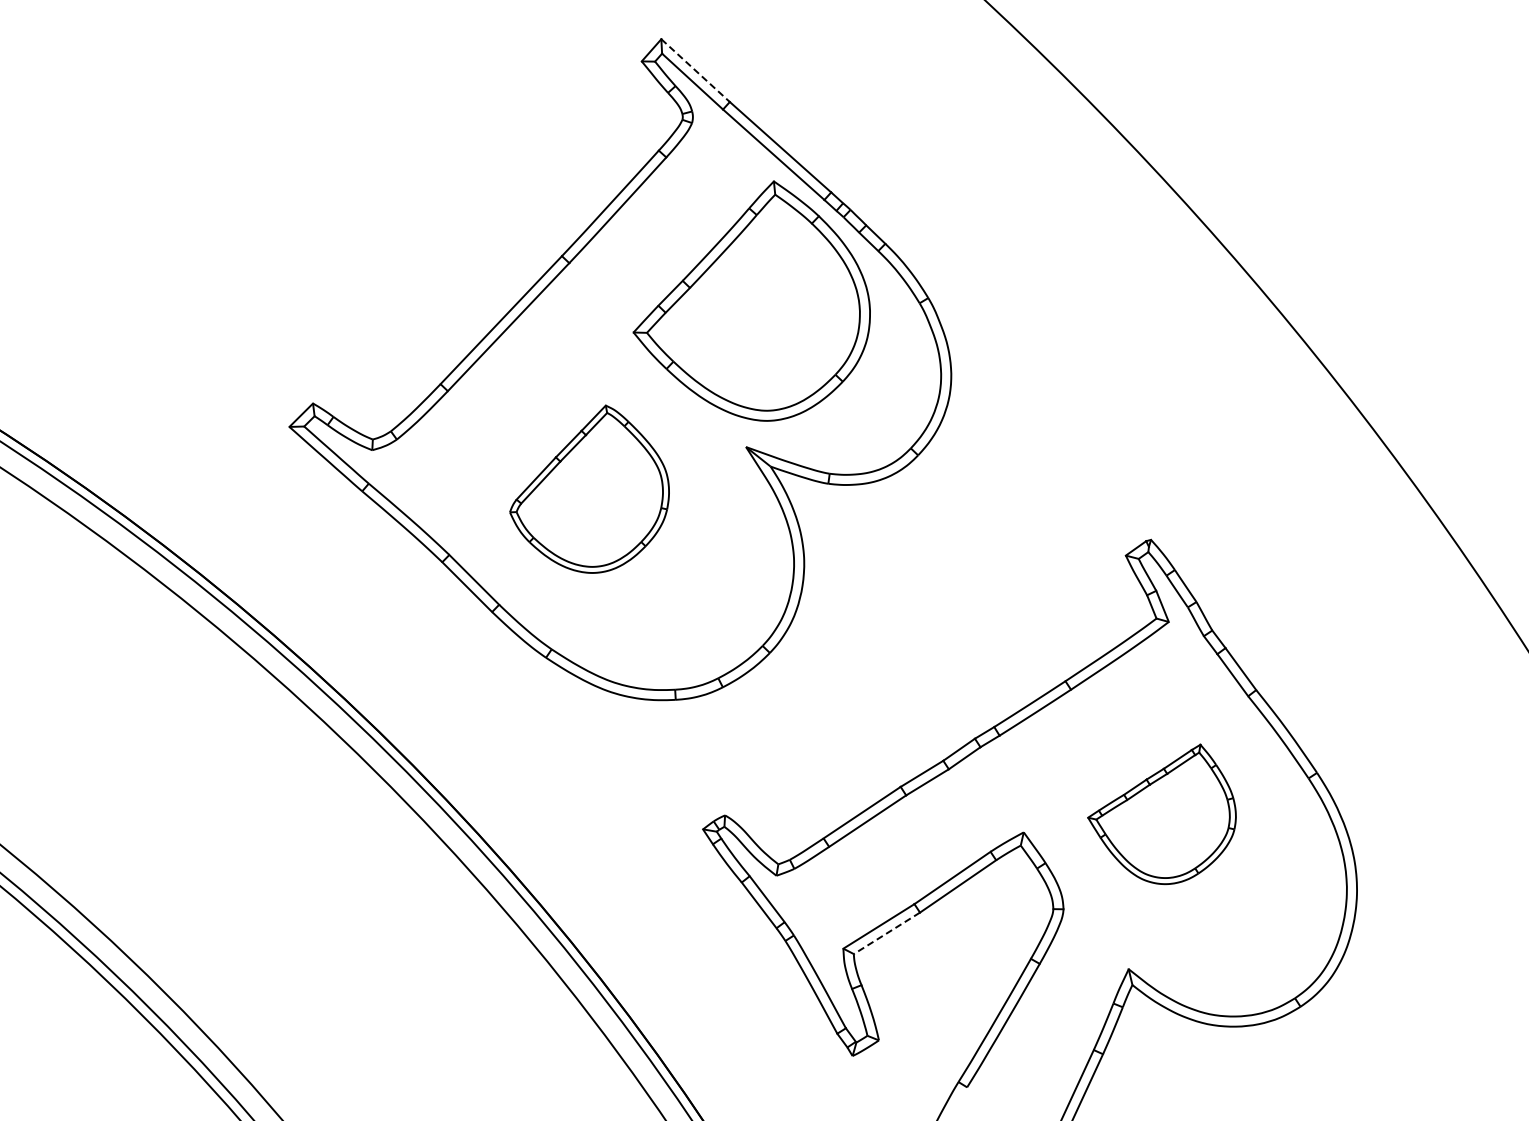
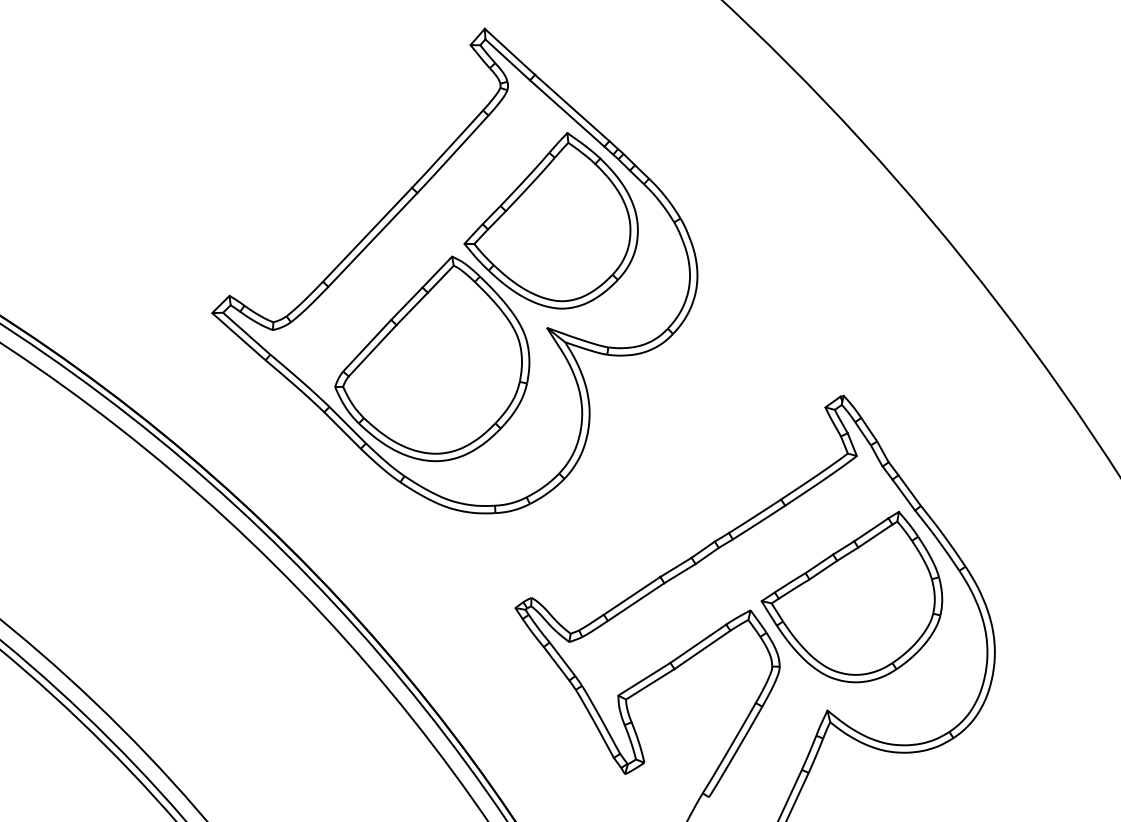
line: (695, 70) -> (509, 51), dashed -> solid
part: (589, 488) -> (432, 358), size x1.67
part: (1161, 814) -> (851, 597), size x1.67
line: (886, 933) -> (649, 684), dashed -> solid

